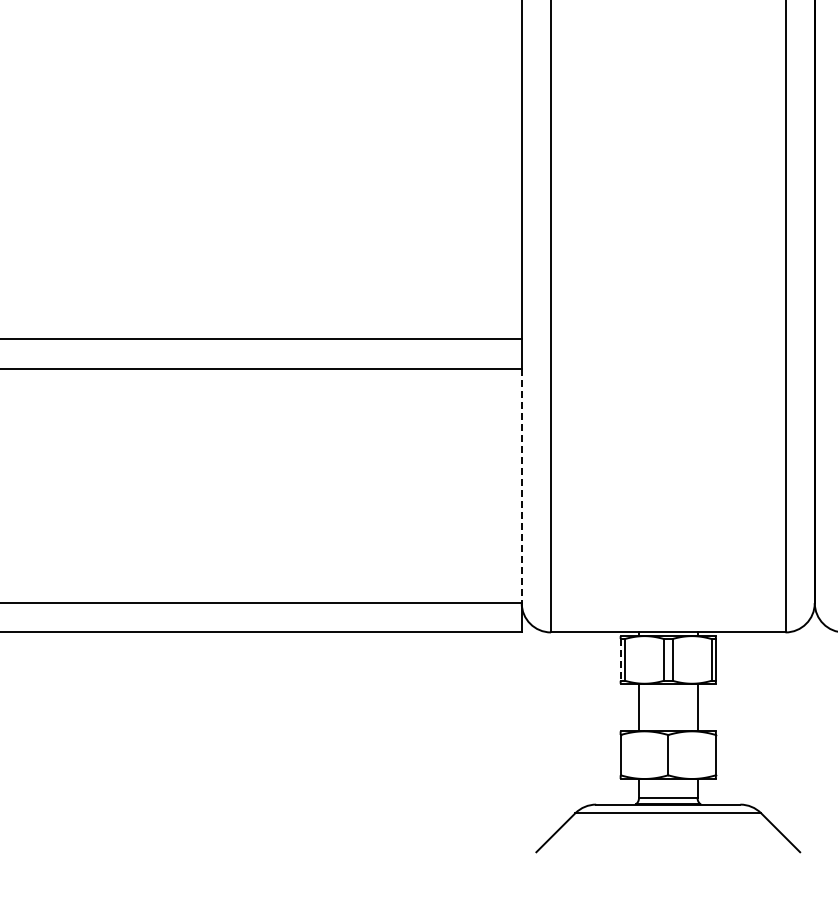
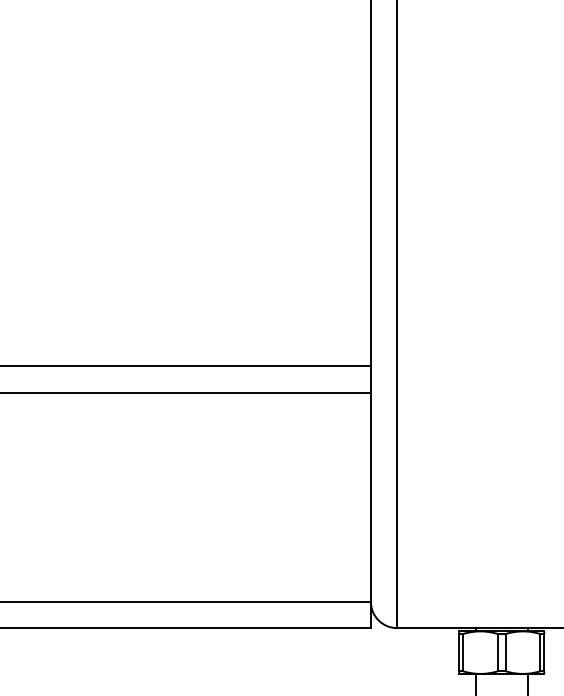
line: (521, 486) -> (370, 497), dashed -> solid
line: (620, 659) -> (459, 652), dashed -> solid

